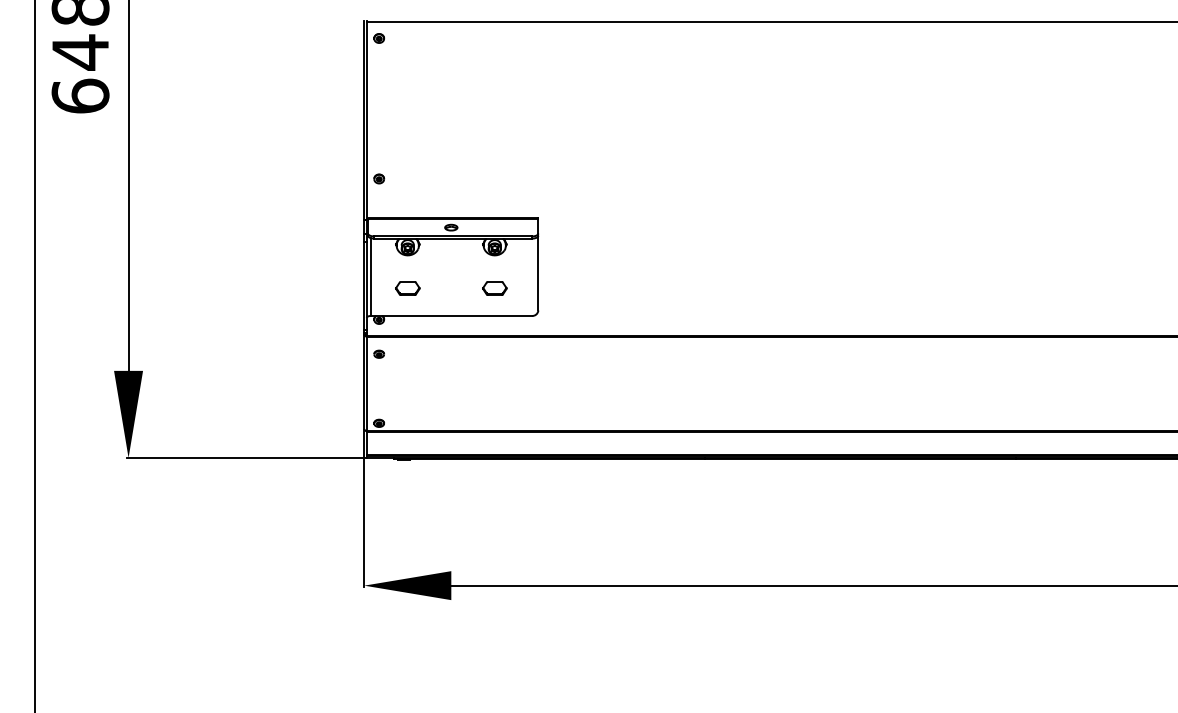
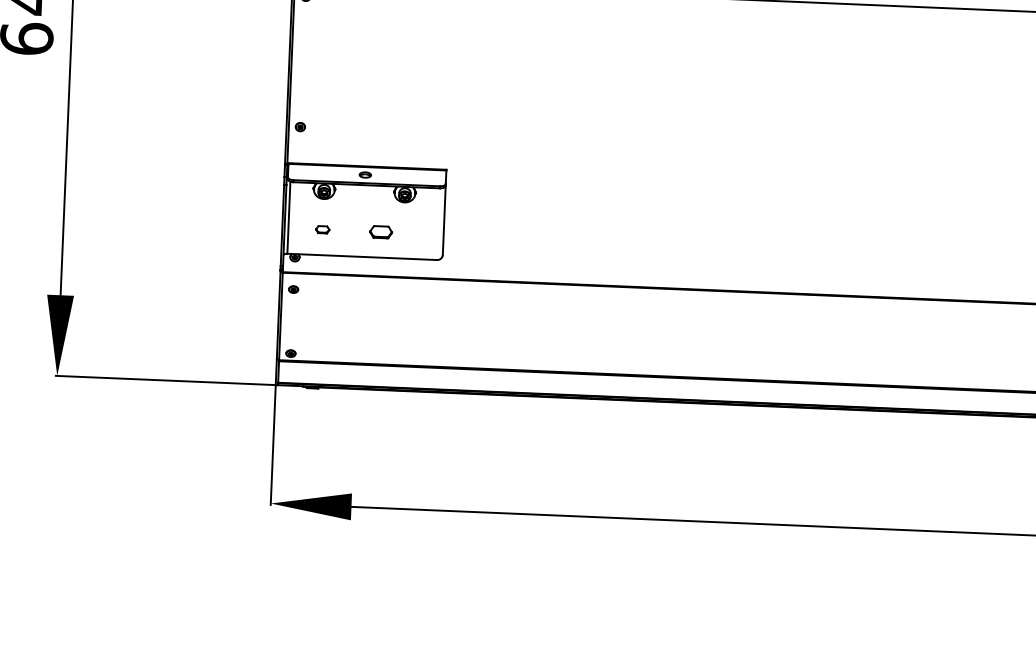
part: (407, 288) -> (322, 229), size x0.6
part: (494, 288) -> (380, 232), moved

